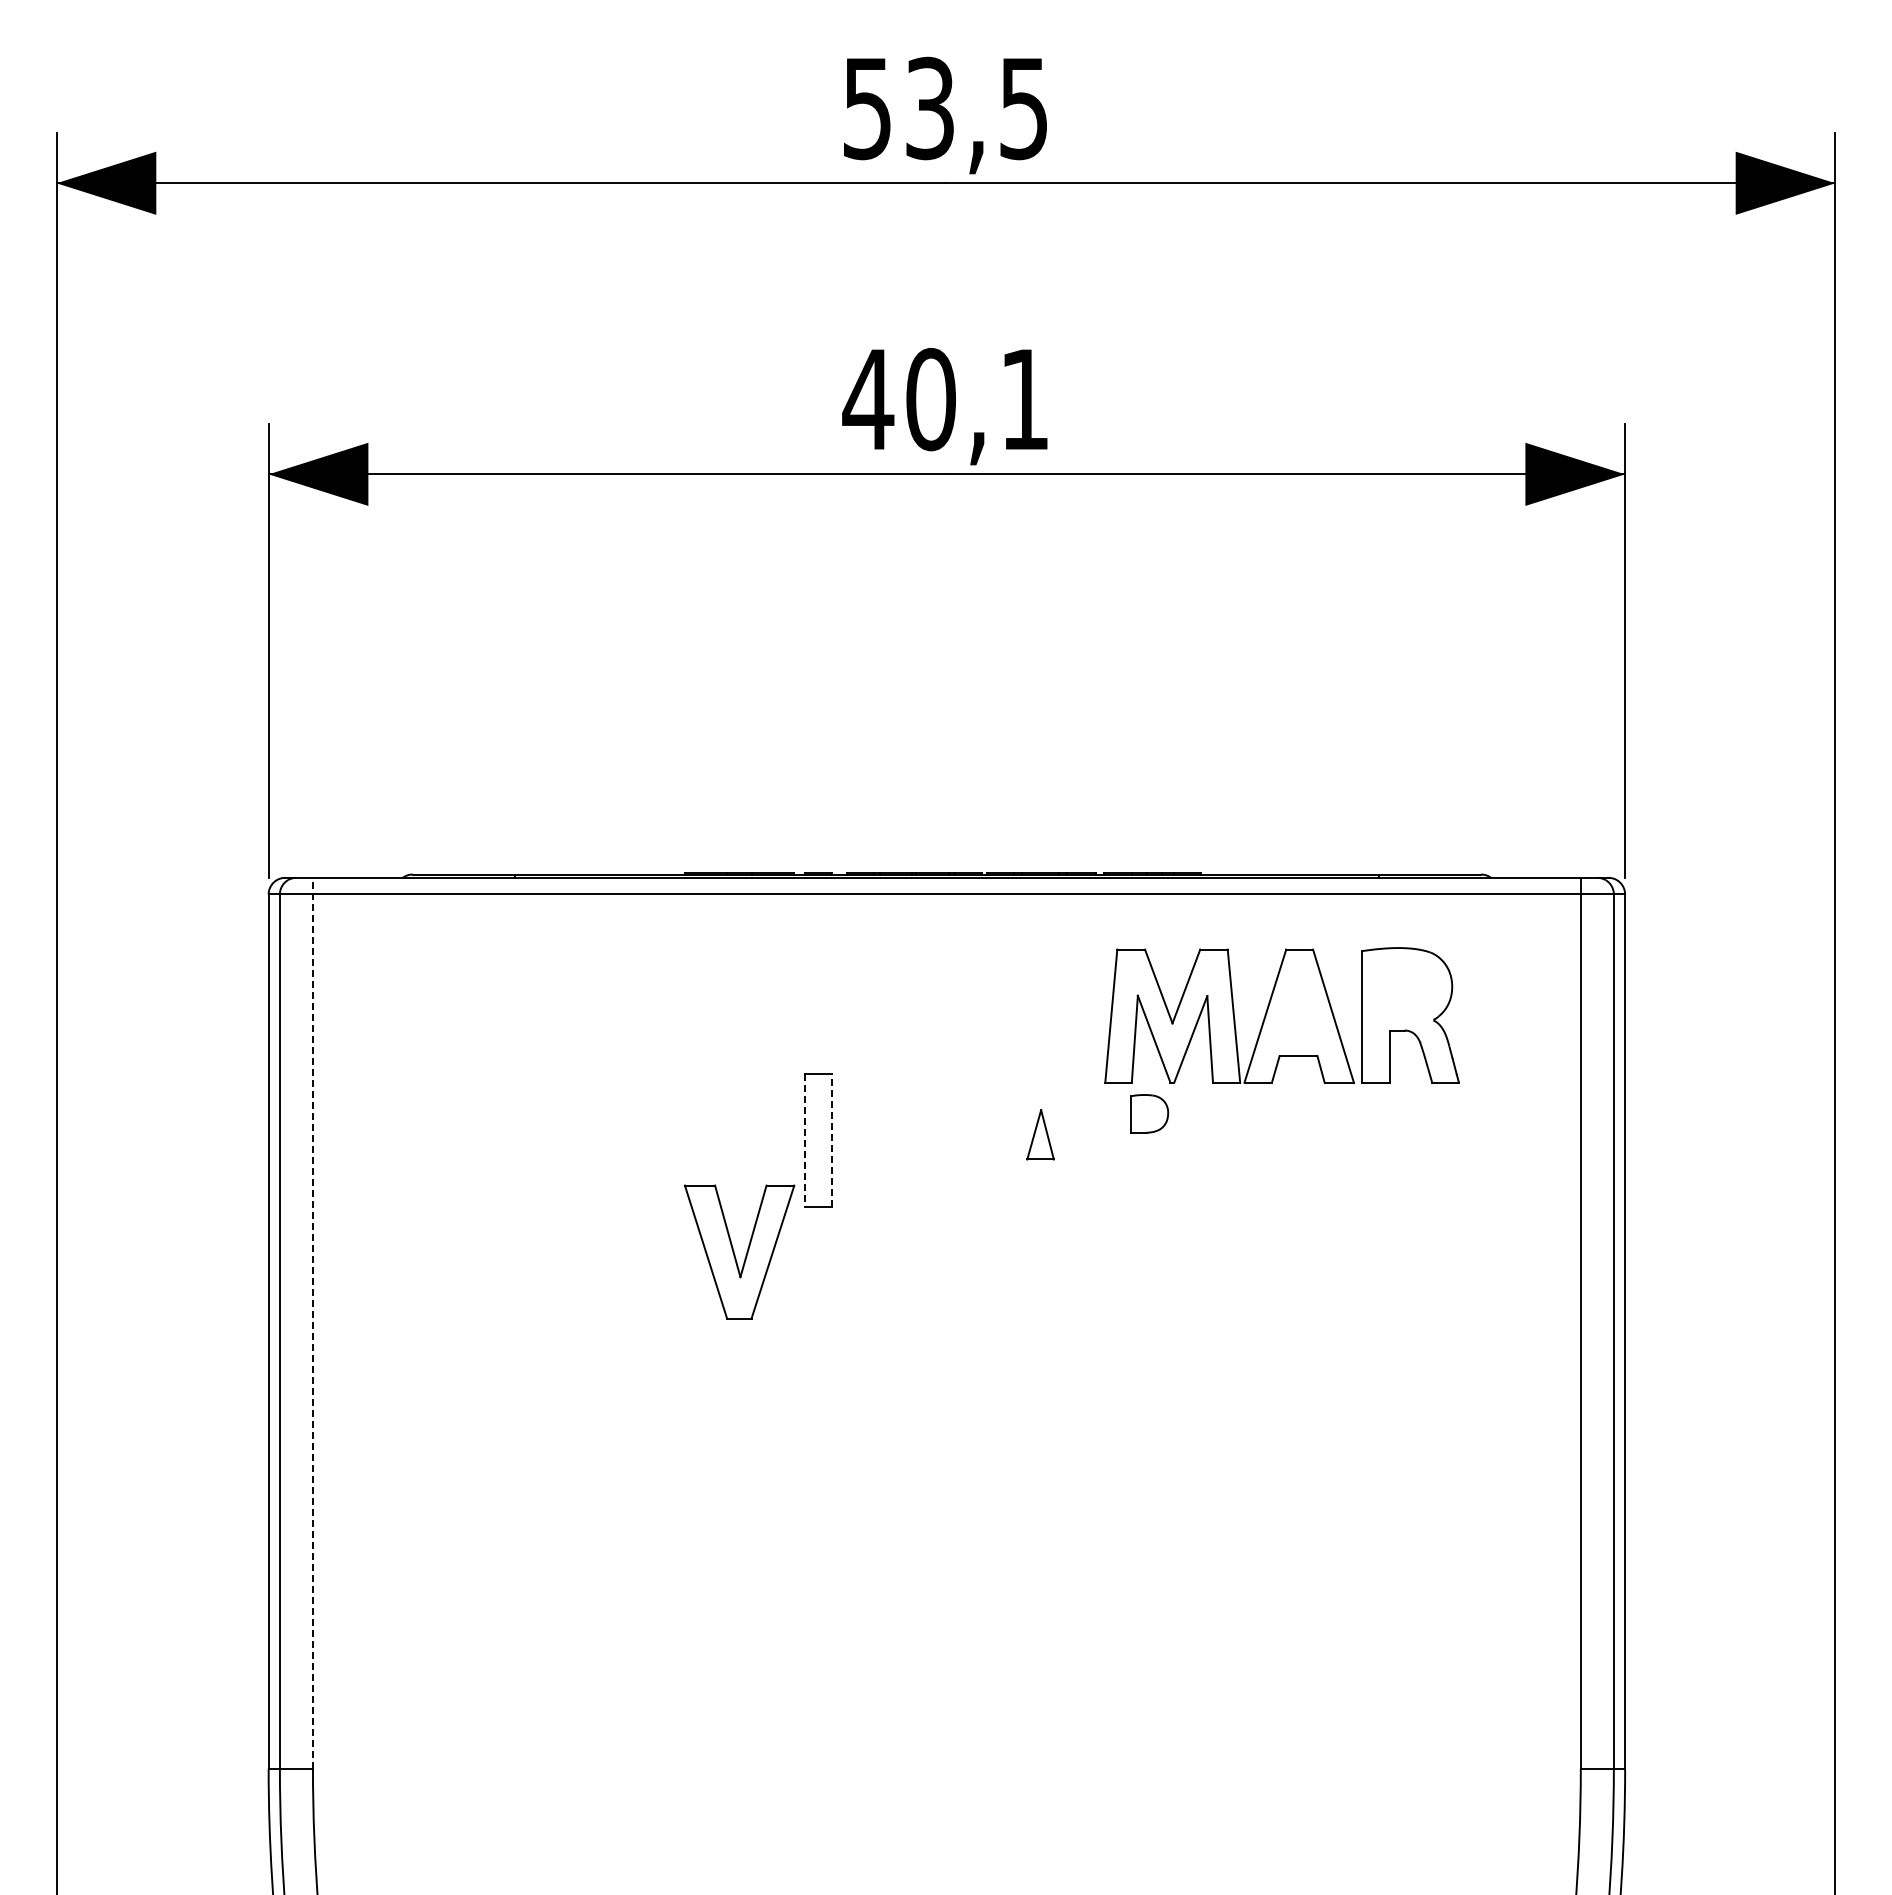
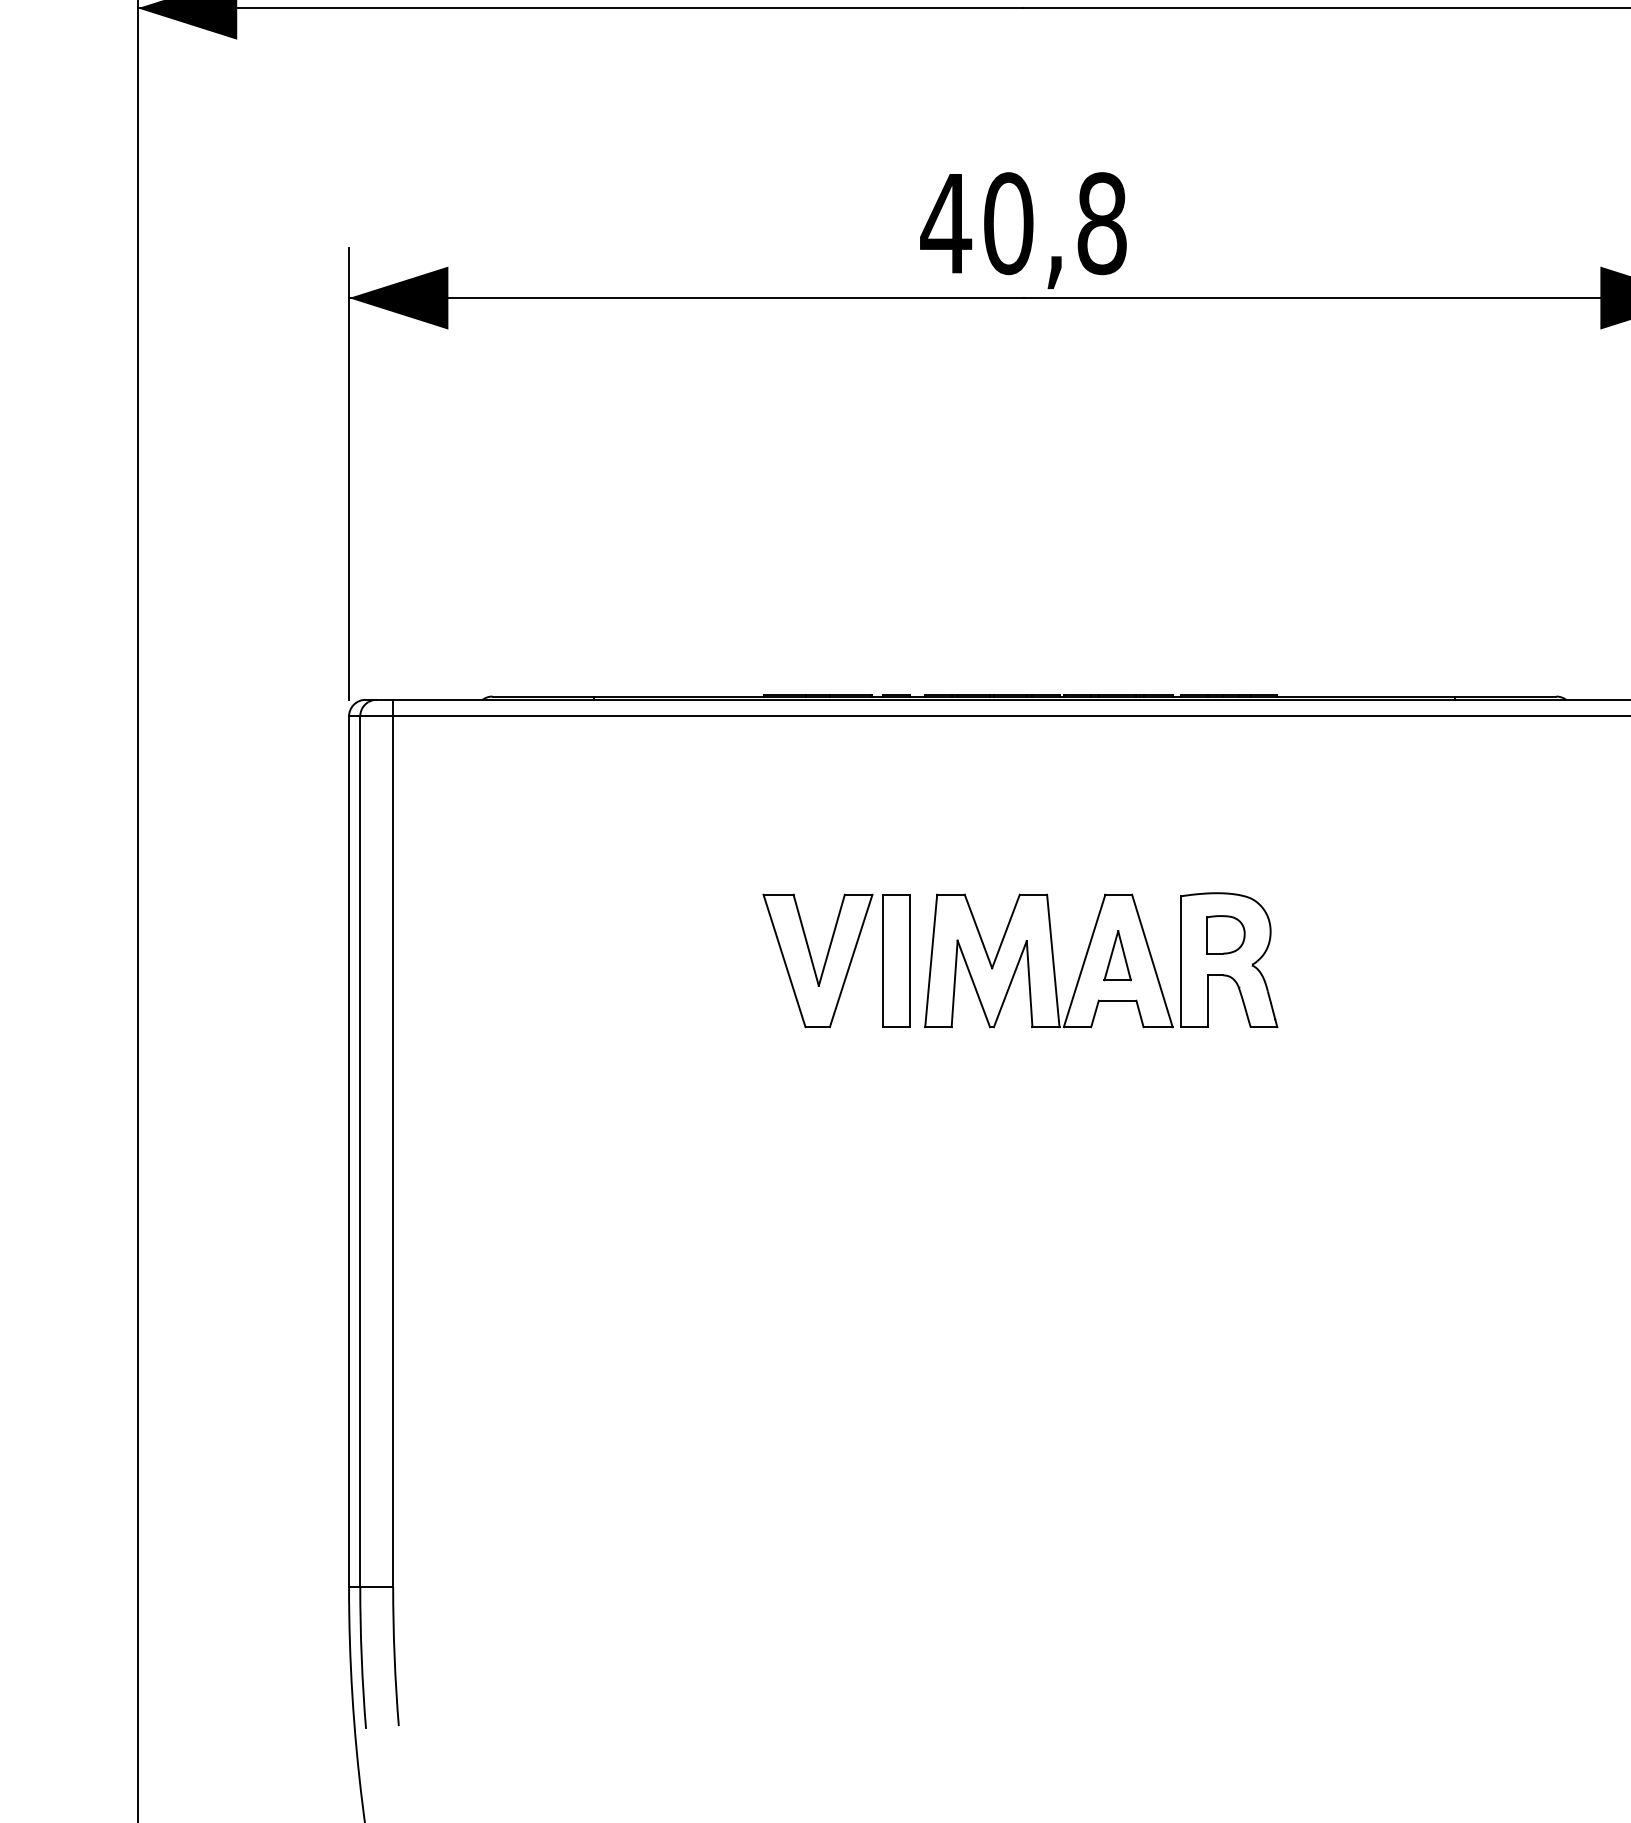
text: (1024, 399) -> (1101, 223), 40,1 -> 40,8
part: (1281, 1015) -> (1100, 960), moved
line: (832, 1139) -> (910, 960), dashed -> solid
line: (804, 1140) -> (882, 961), dashed -> solid
part: (739, 1251) -> (817, 960), moved
line: (312, 1323) -> (392, 1143), dashed -> solid

